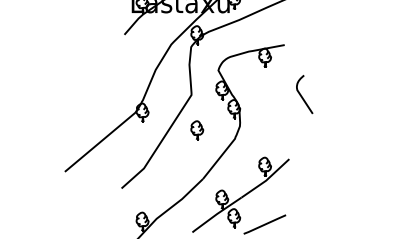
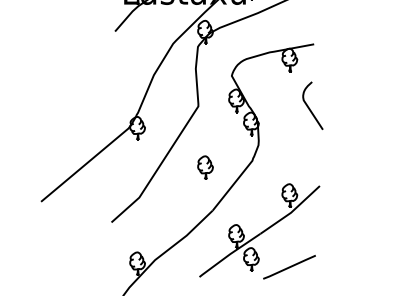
curve: (302, 96) -> (310, 108), moved
part: (197, 130) -> (205, 167), moved

